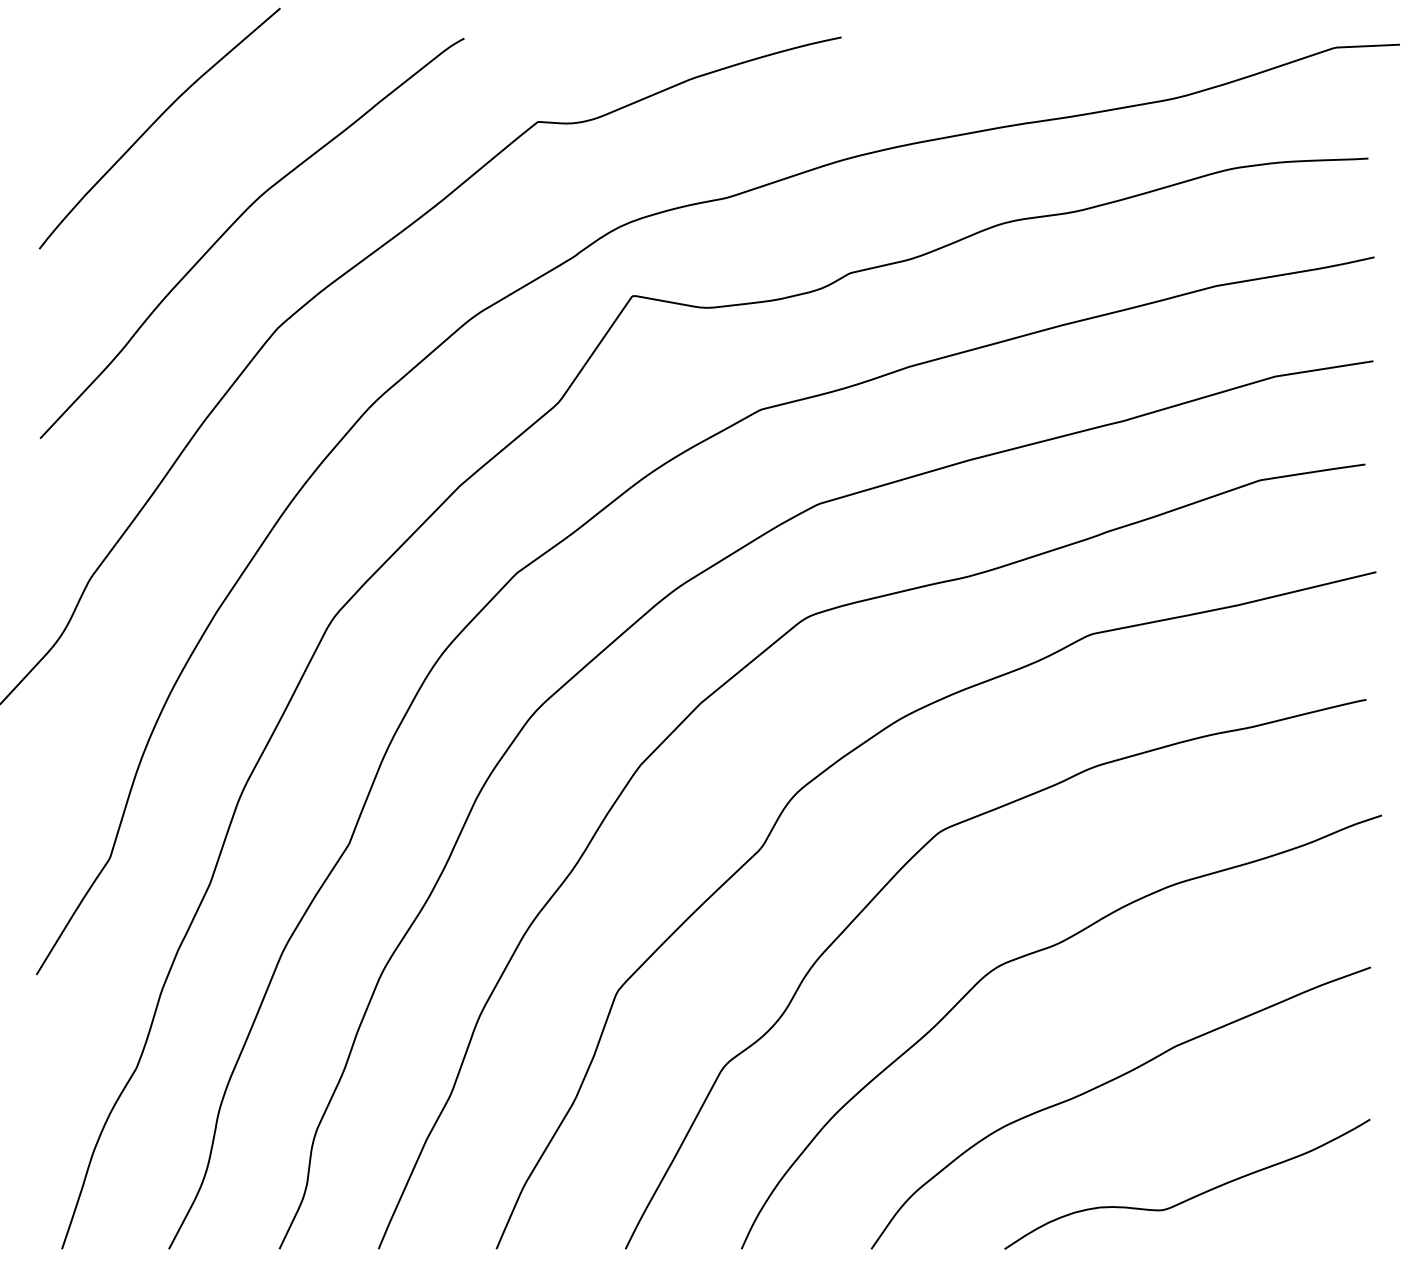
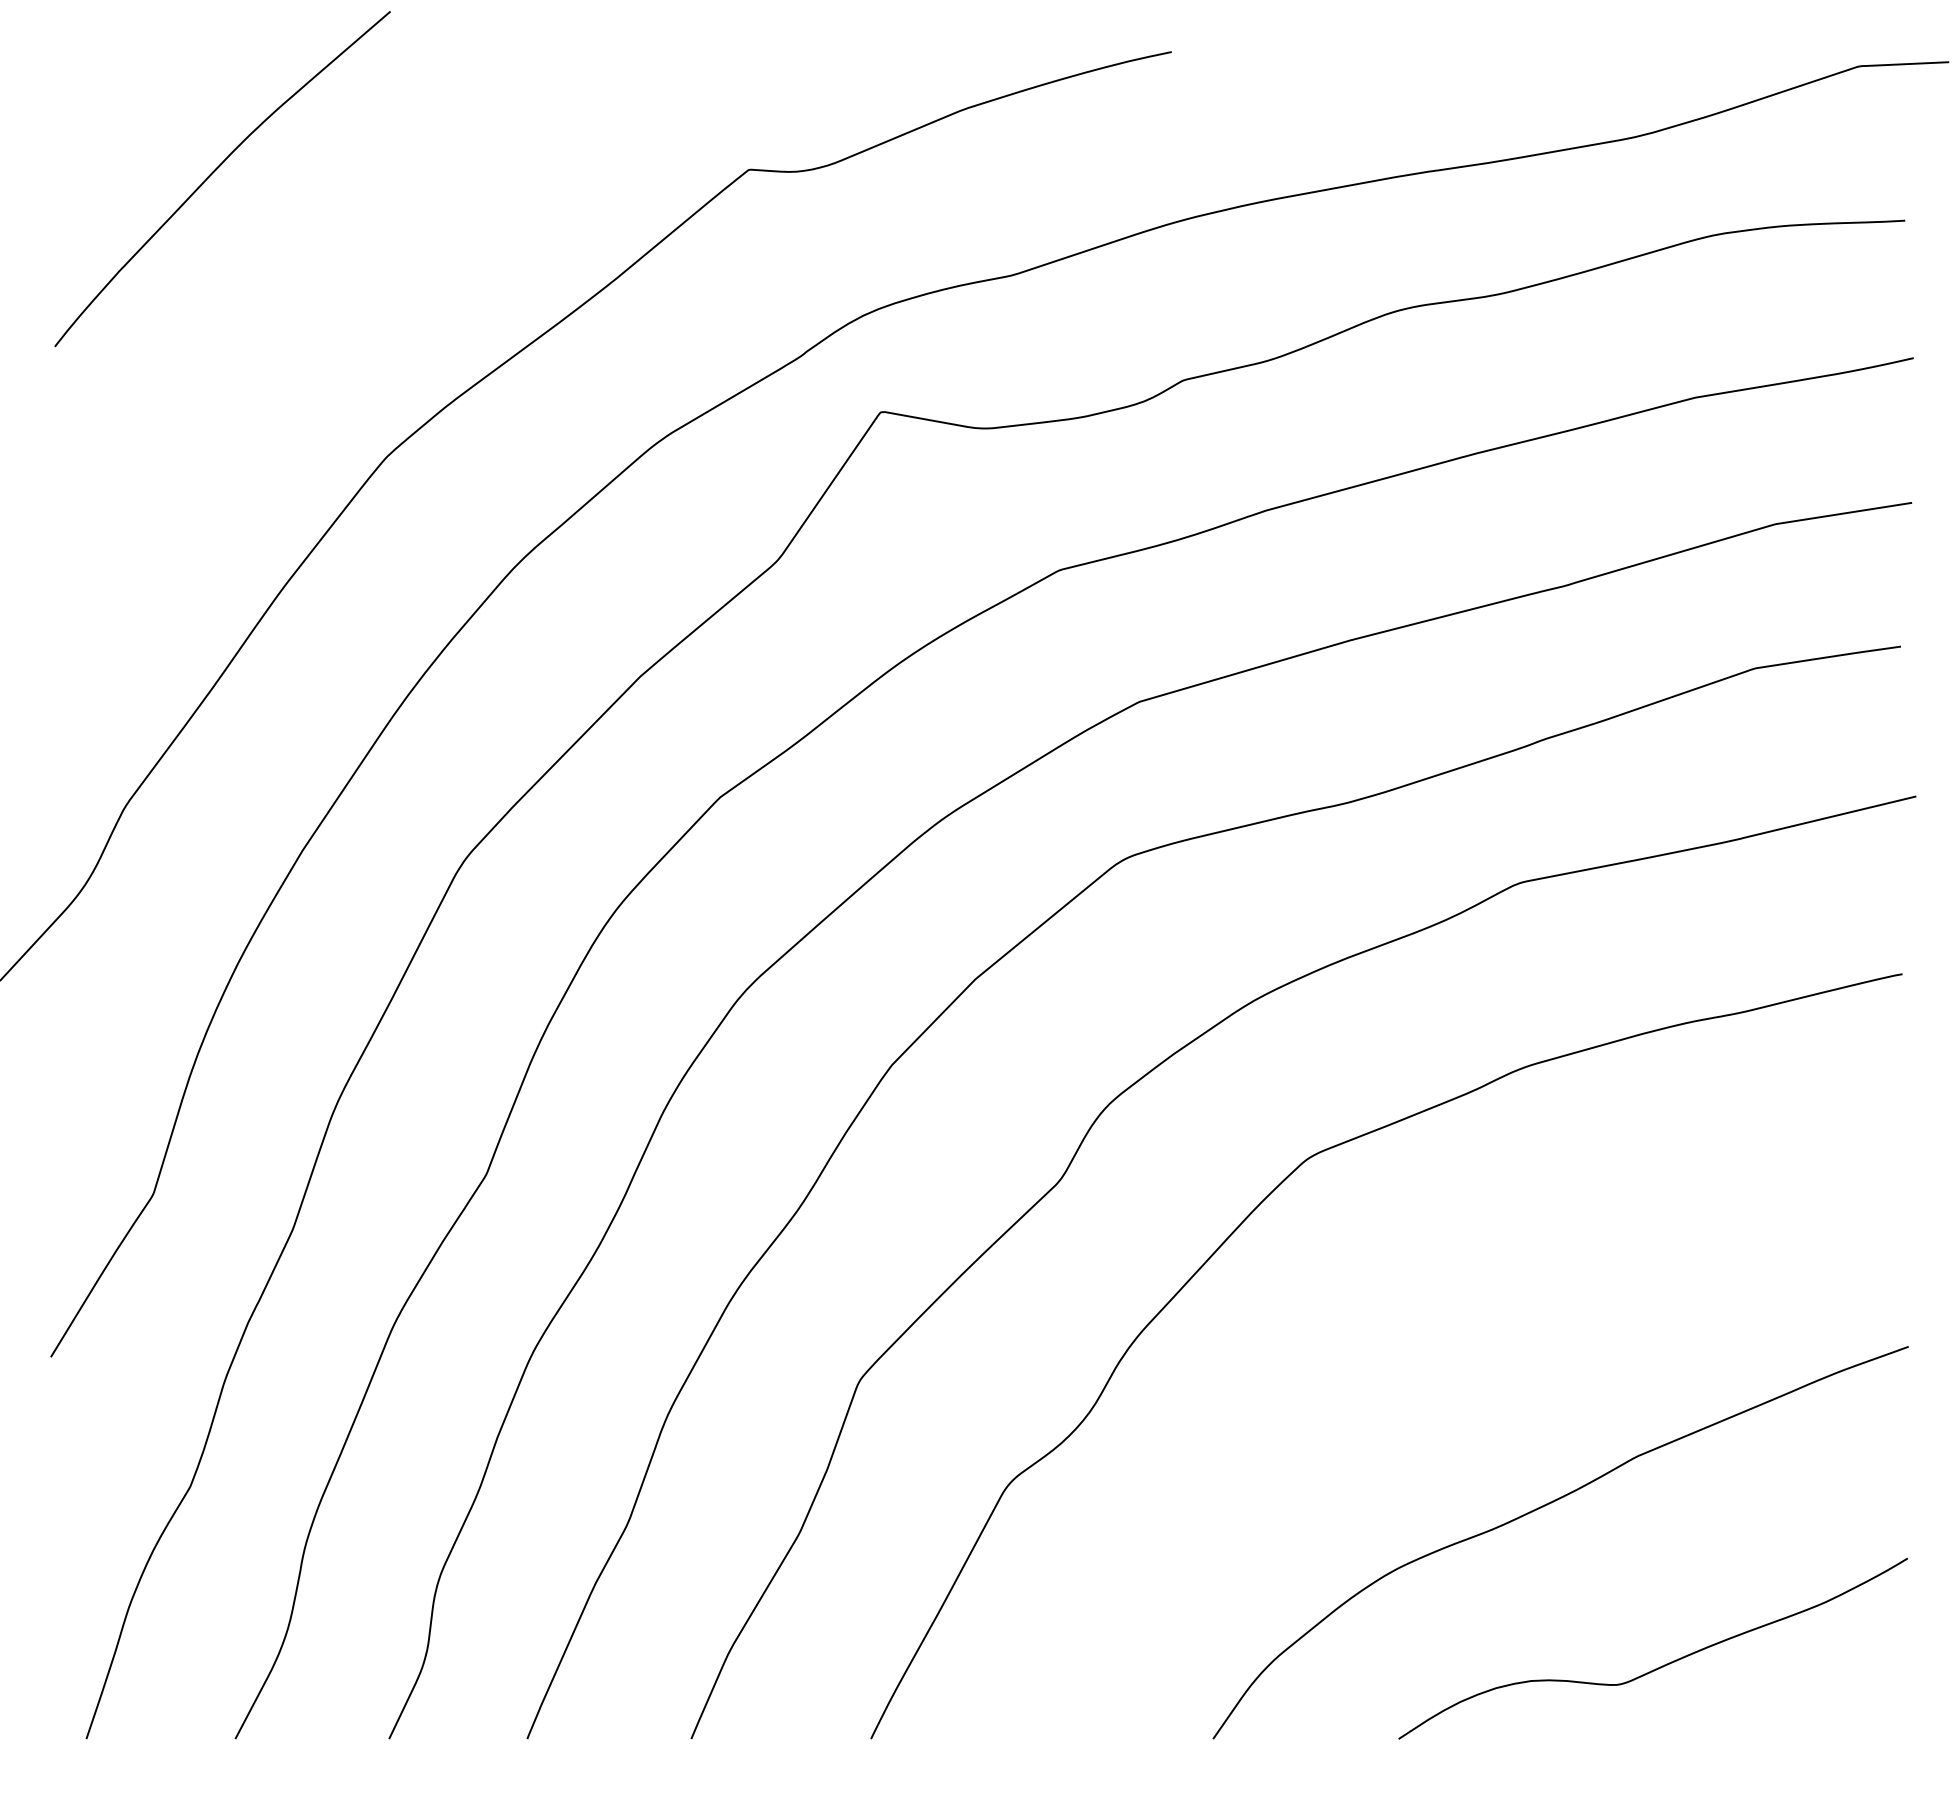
curve: (234, 223) -> (326, 311), removed
curve: (1033, 953) -> (1439, 1327), removed

